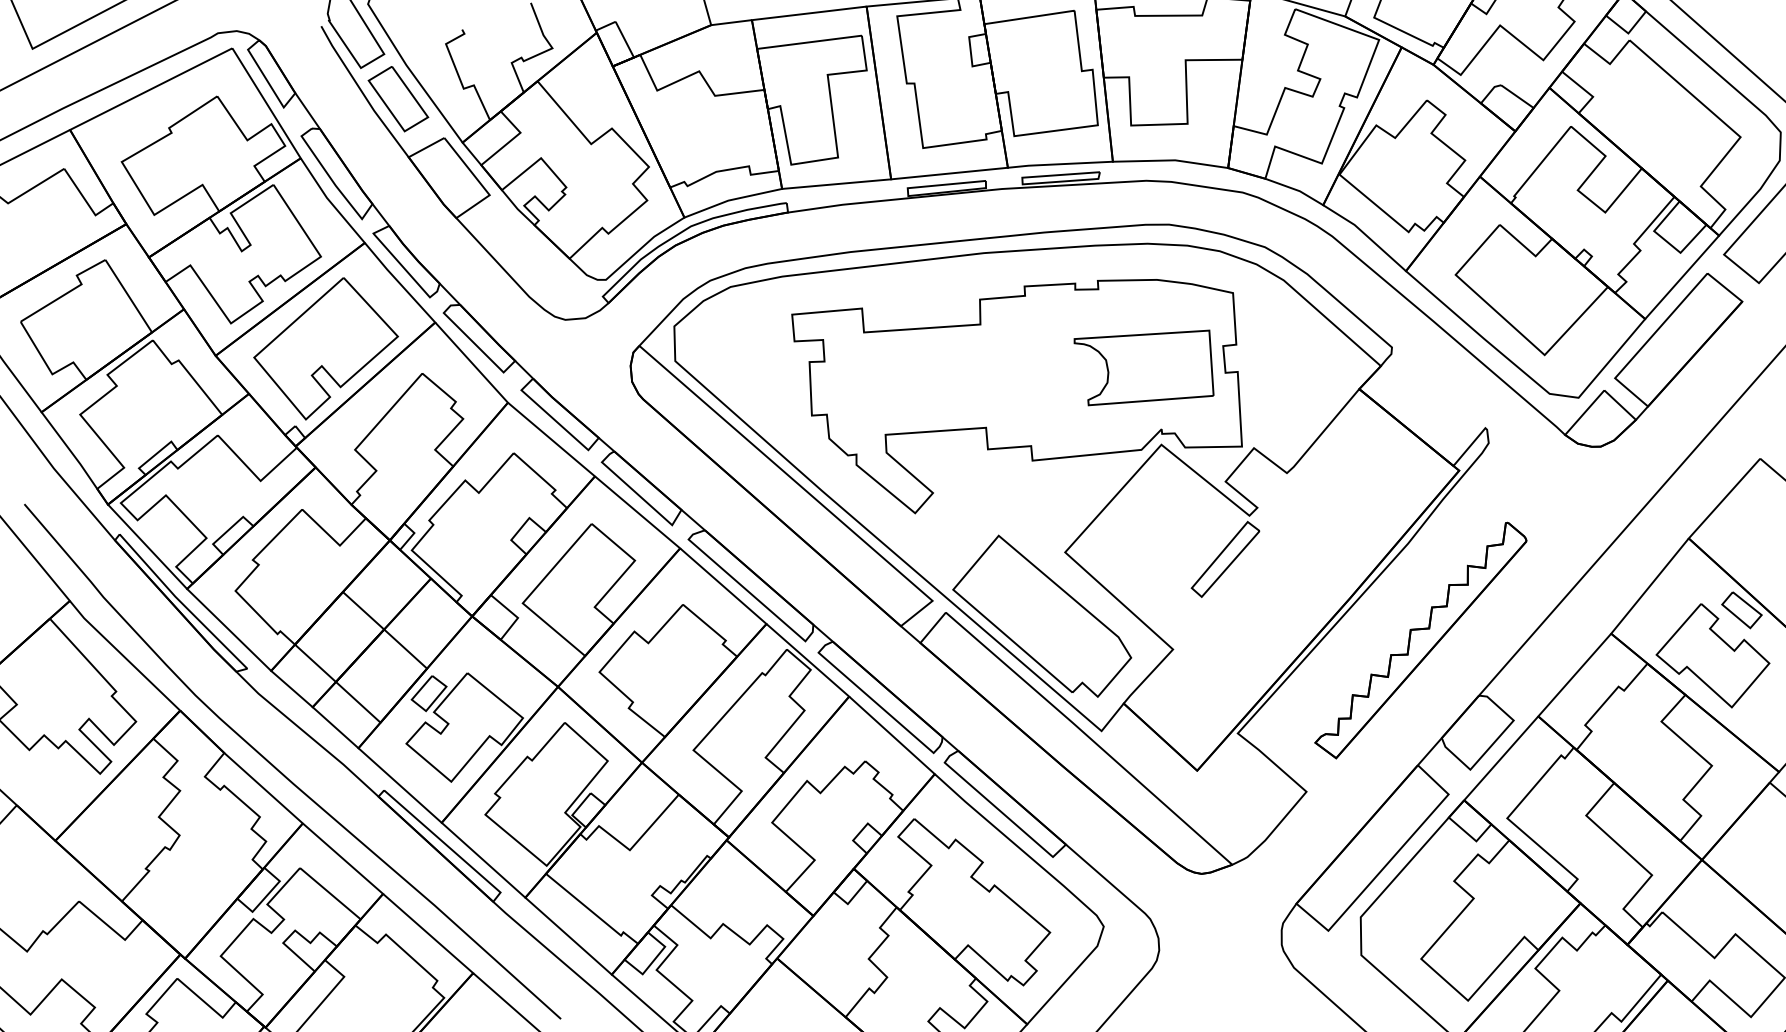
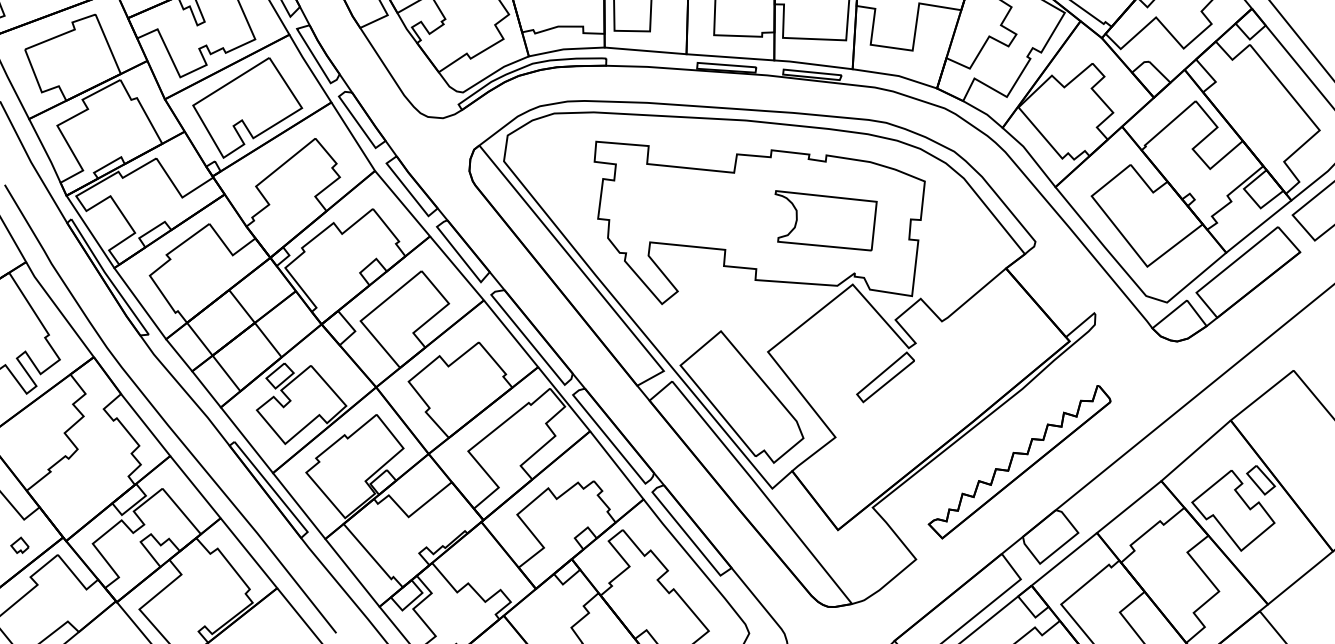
part: (1143, 367) -> (823, 220), moved
part: (125, 974) -> (20, 545), added

